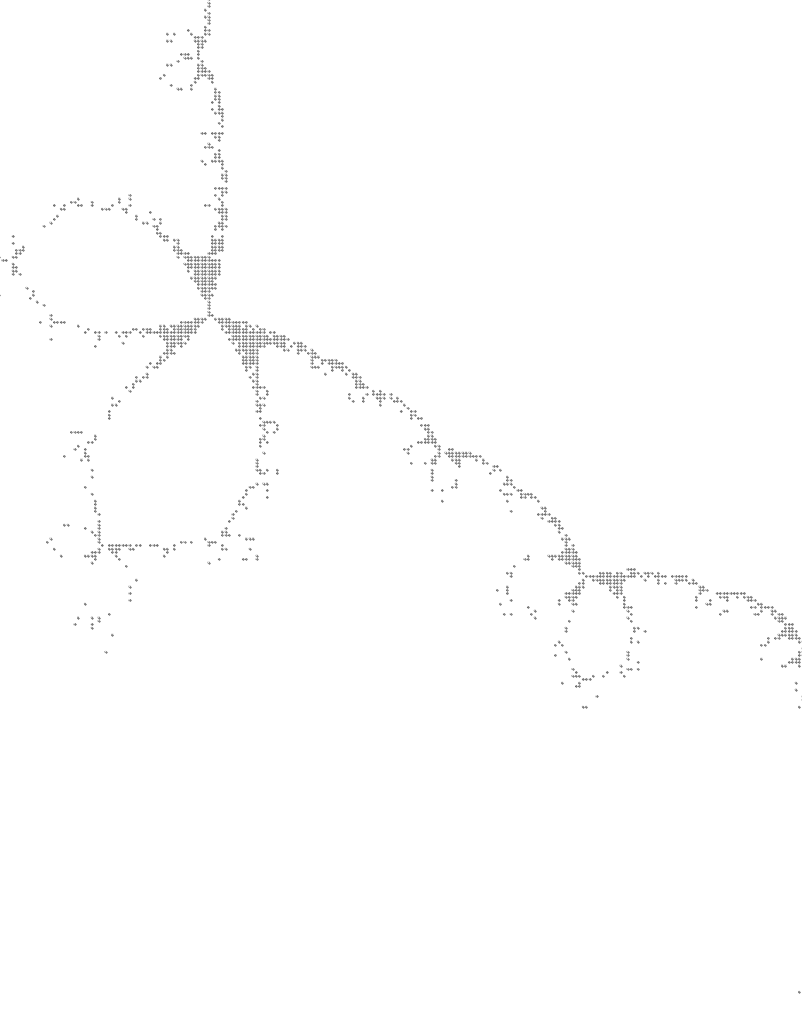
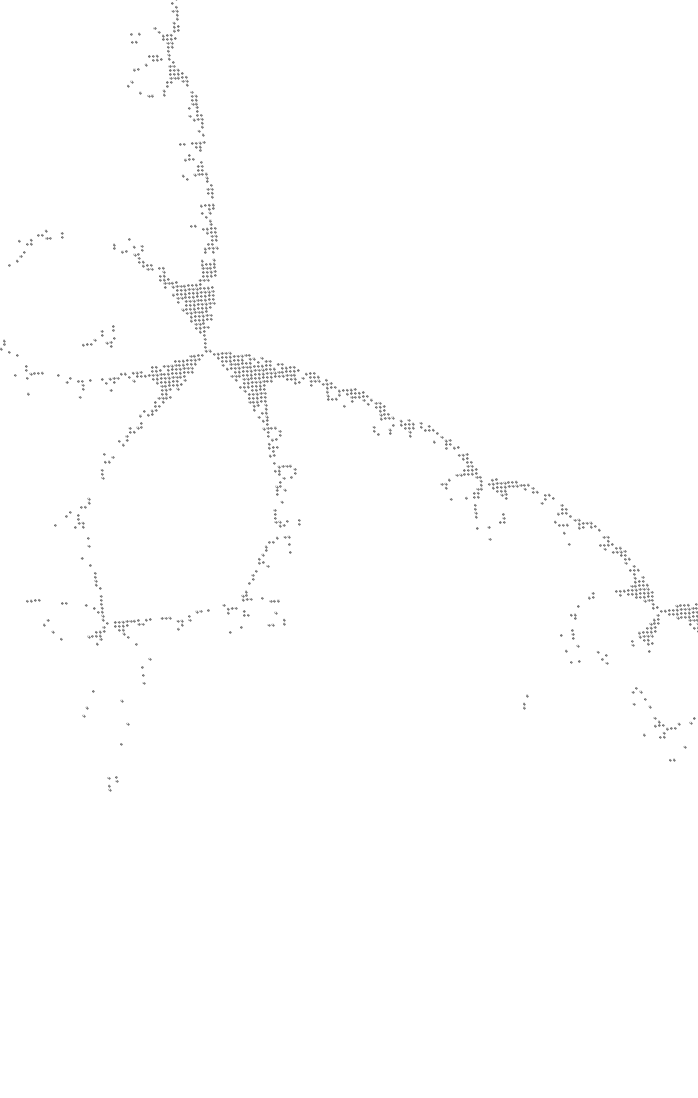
part: (116, 203) -> (99, 337), moved
line: (76, 432) -> (33, 600), moved
part: (95, 622) -> (113, 783), moved
part: (567, 626) -> (525, 701), moved

